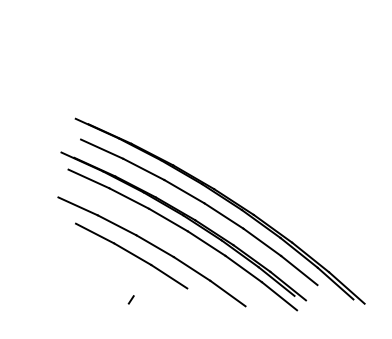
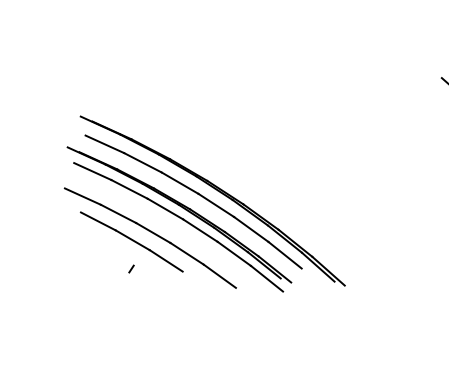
part: (131, 299) -> (131, 268), moved

